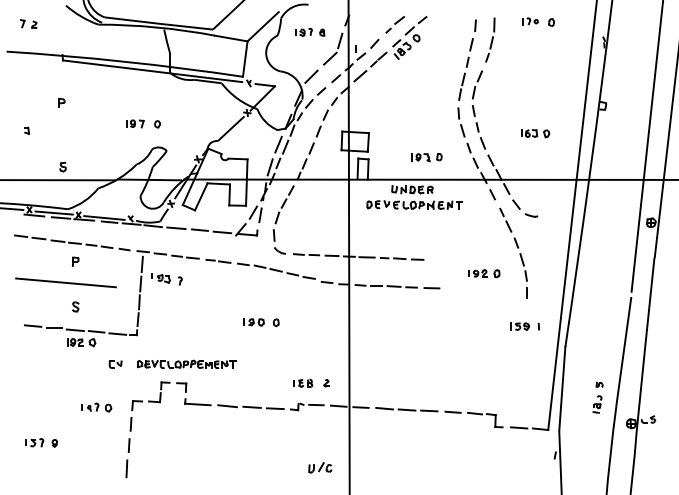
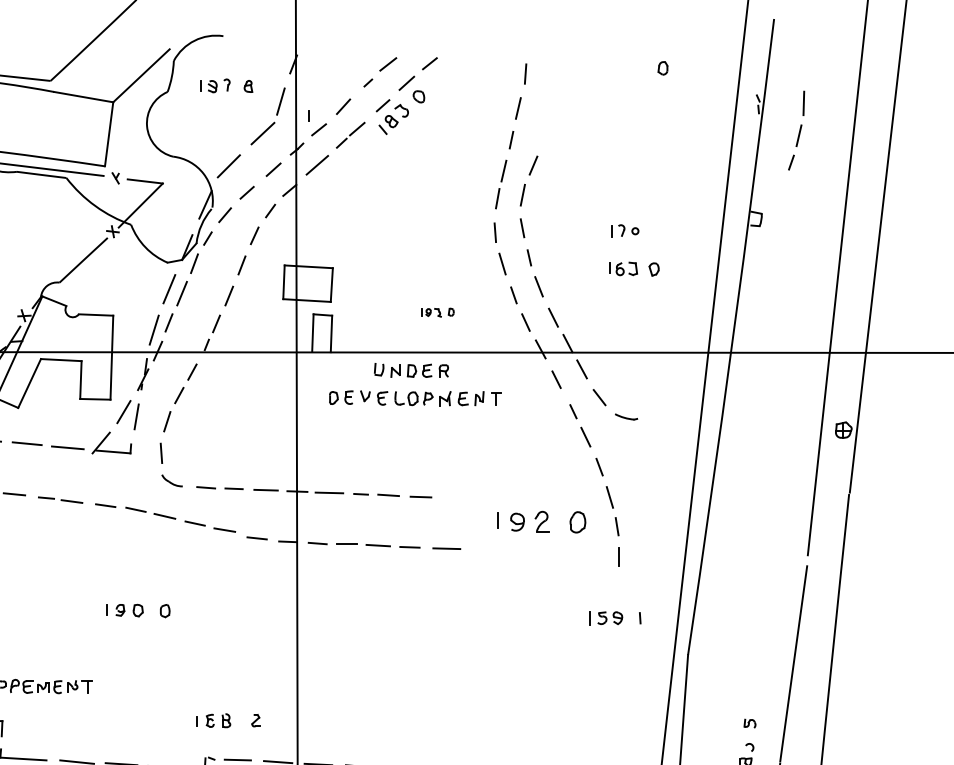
part: (530, 21) -> (624, 230), moved
part: (490, 39) -> (796, 129), moved
part: (426, 157) -> (436, 312), size x0.6
part: (484, 273) -> (541, 522), size x1.6

